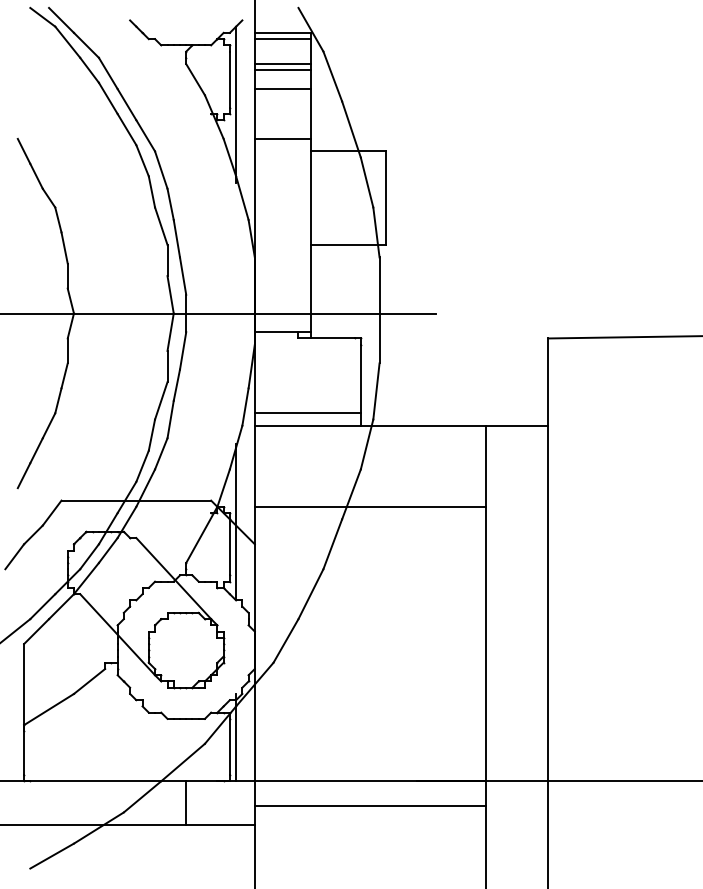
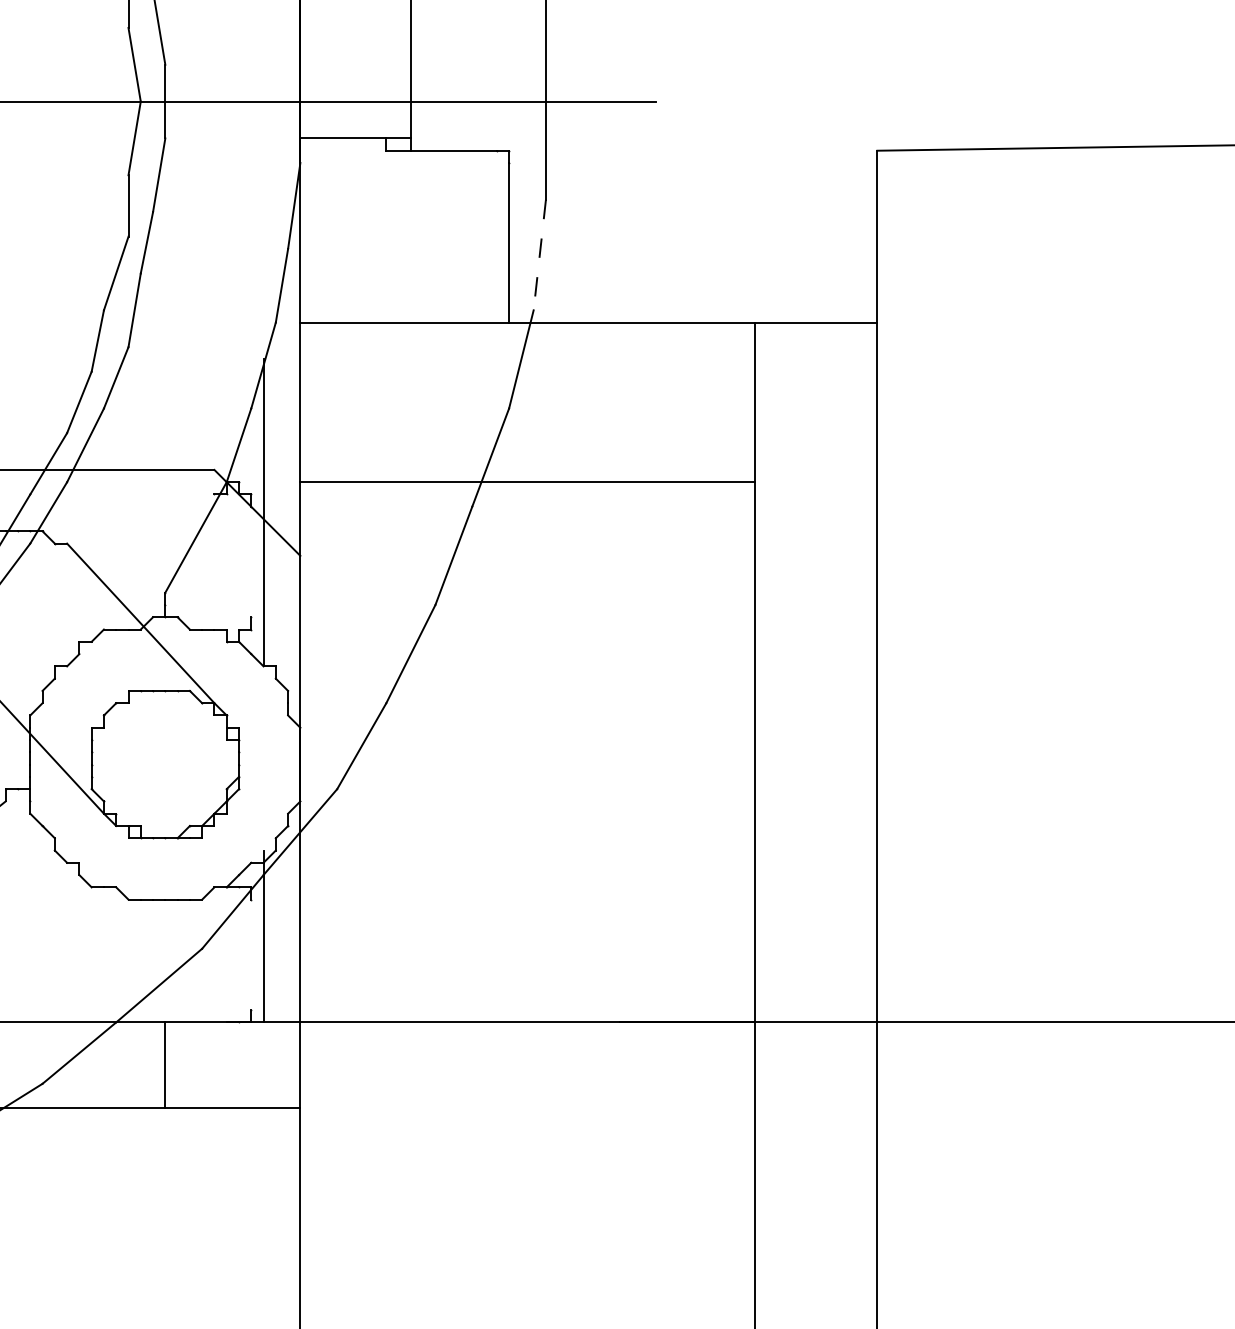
line: (376, 391) -> (539, 255), solid -> dashed
line: (307, 413) -> (404, 298), removed
line: (229, 547) -> (250, 562), removed
line: (229, 746) -> (250, 953), removed
line: (369, 806) -> (526, 1072), removed

